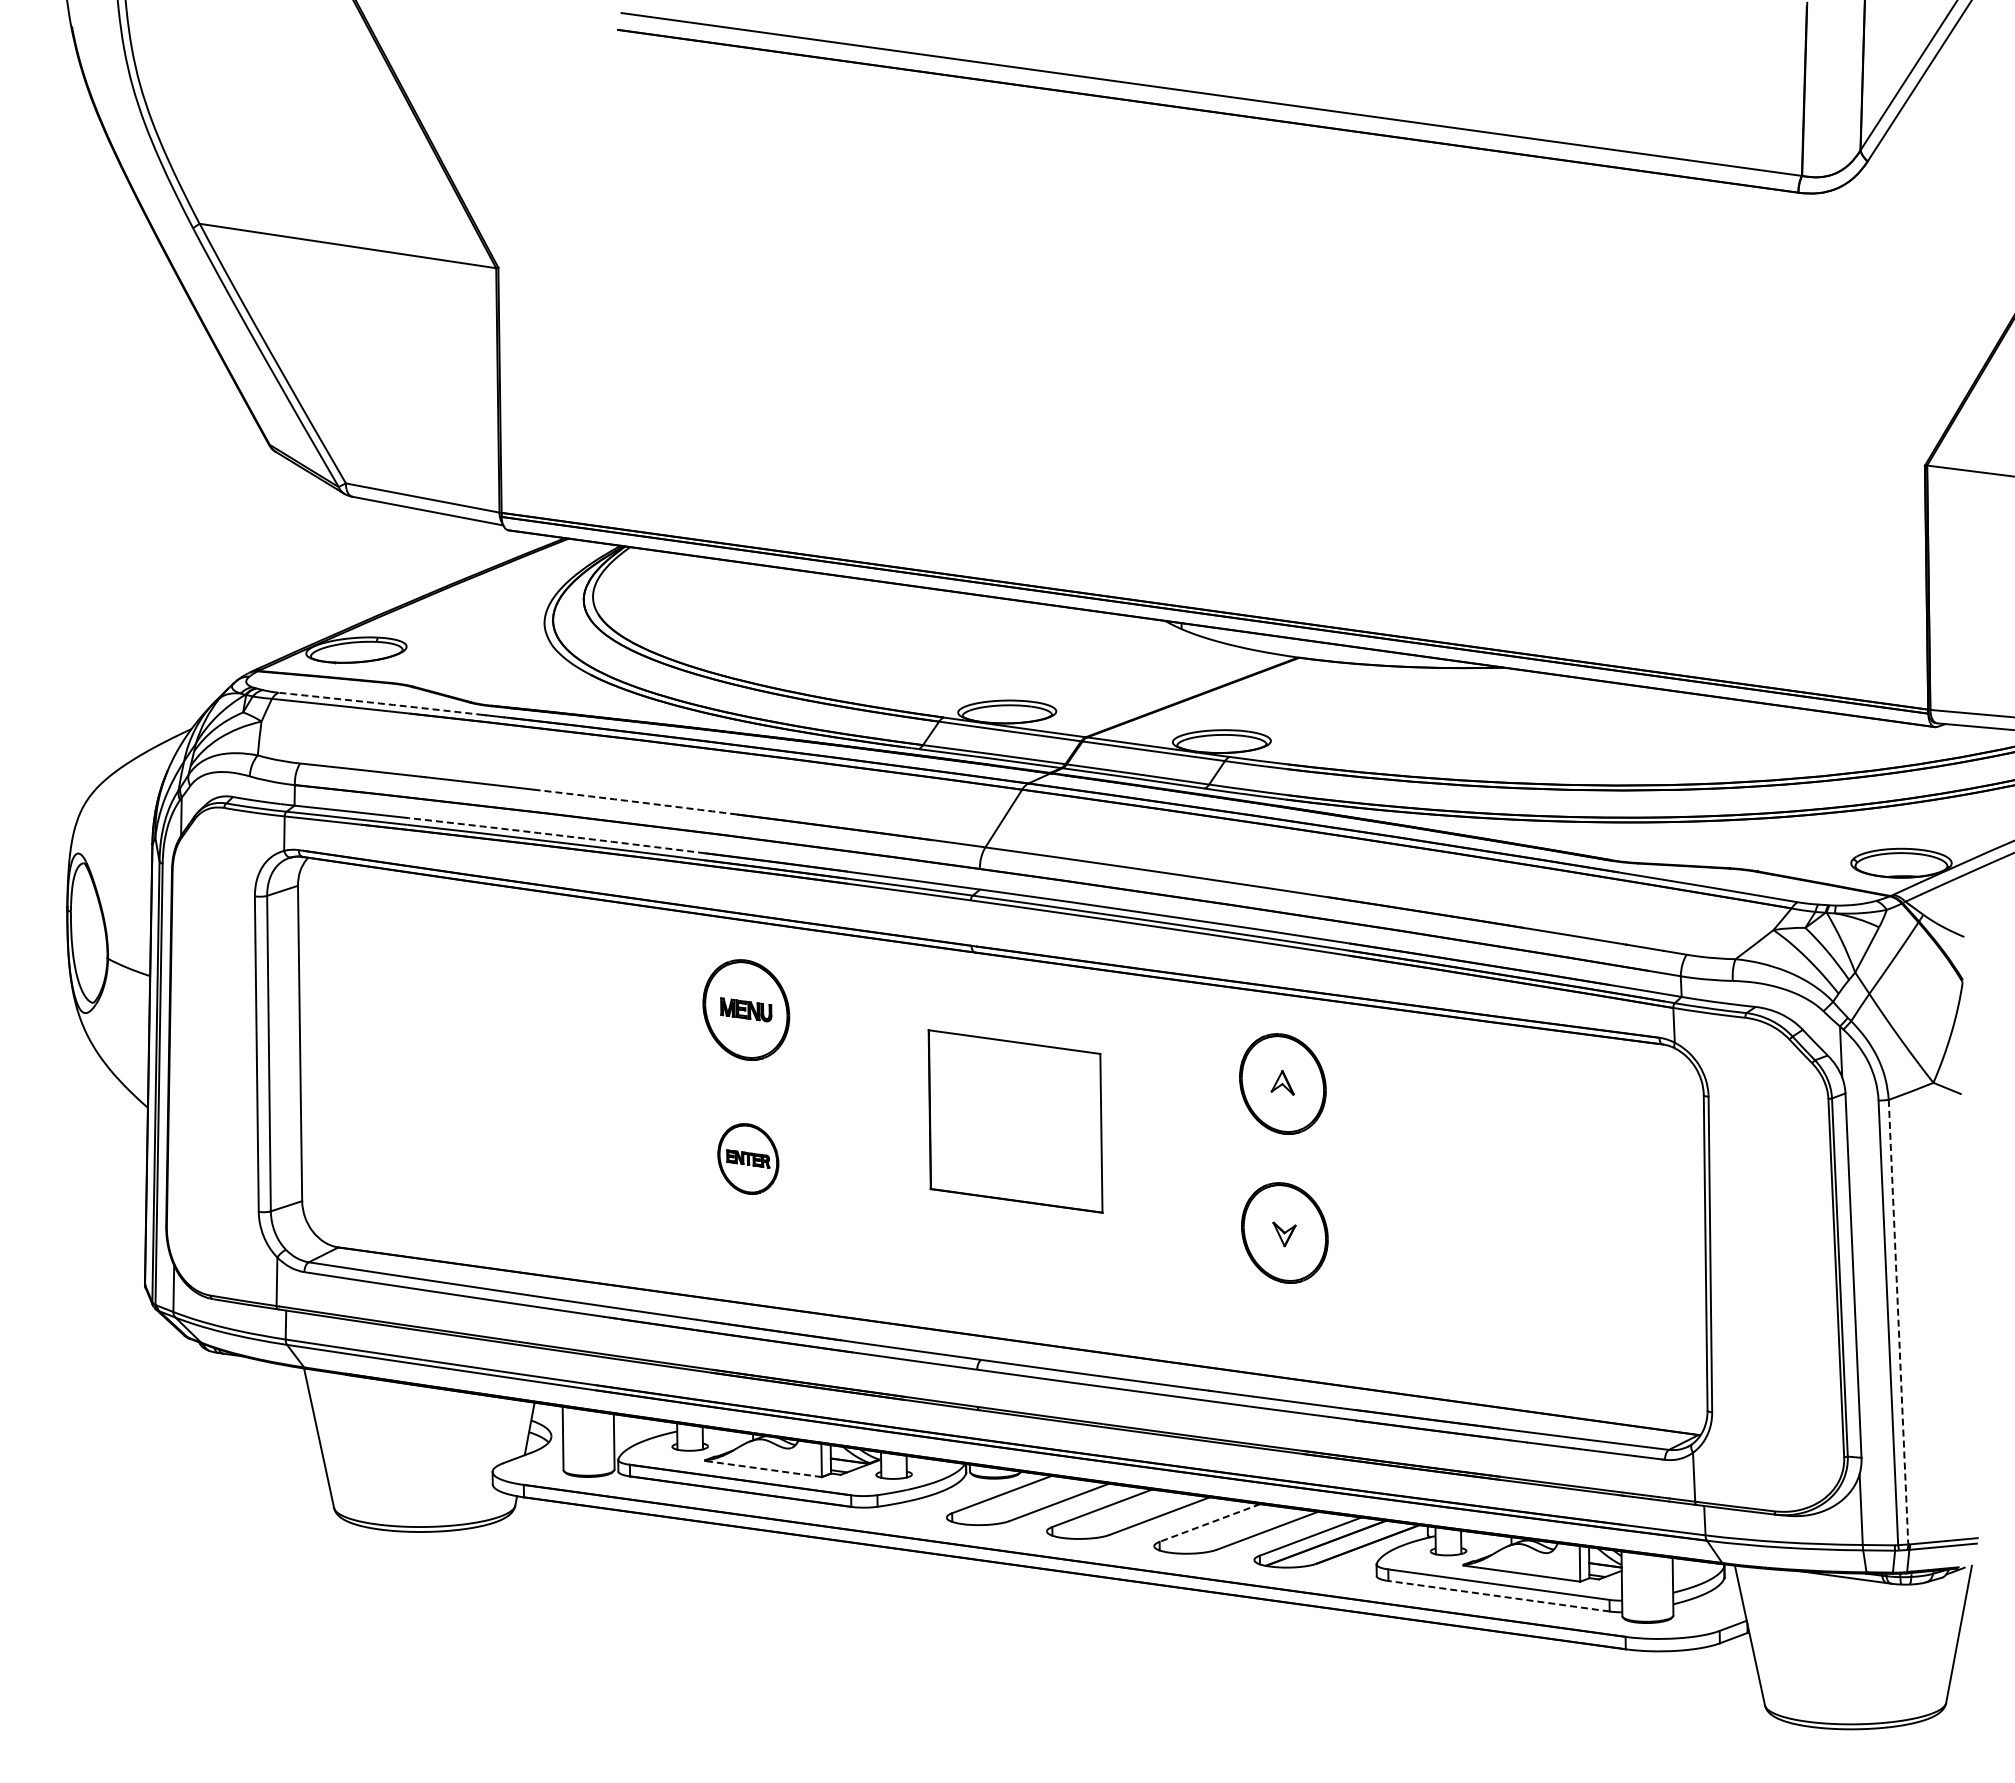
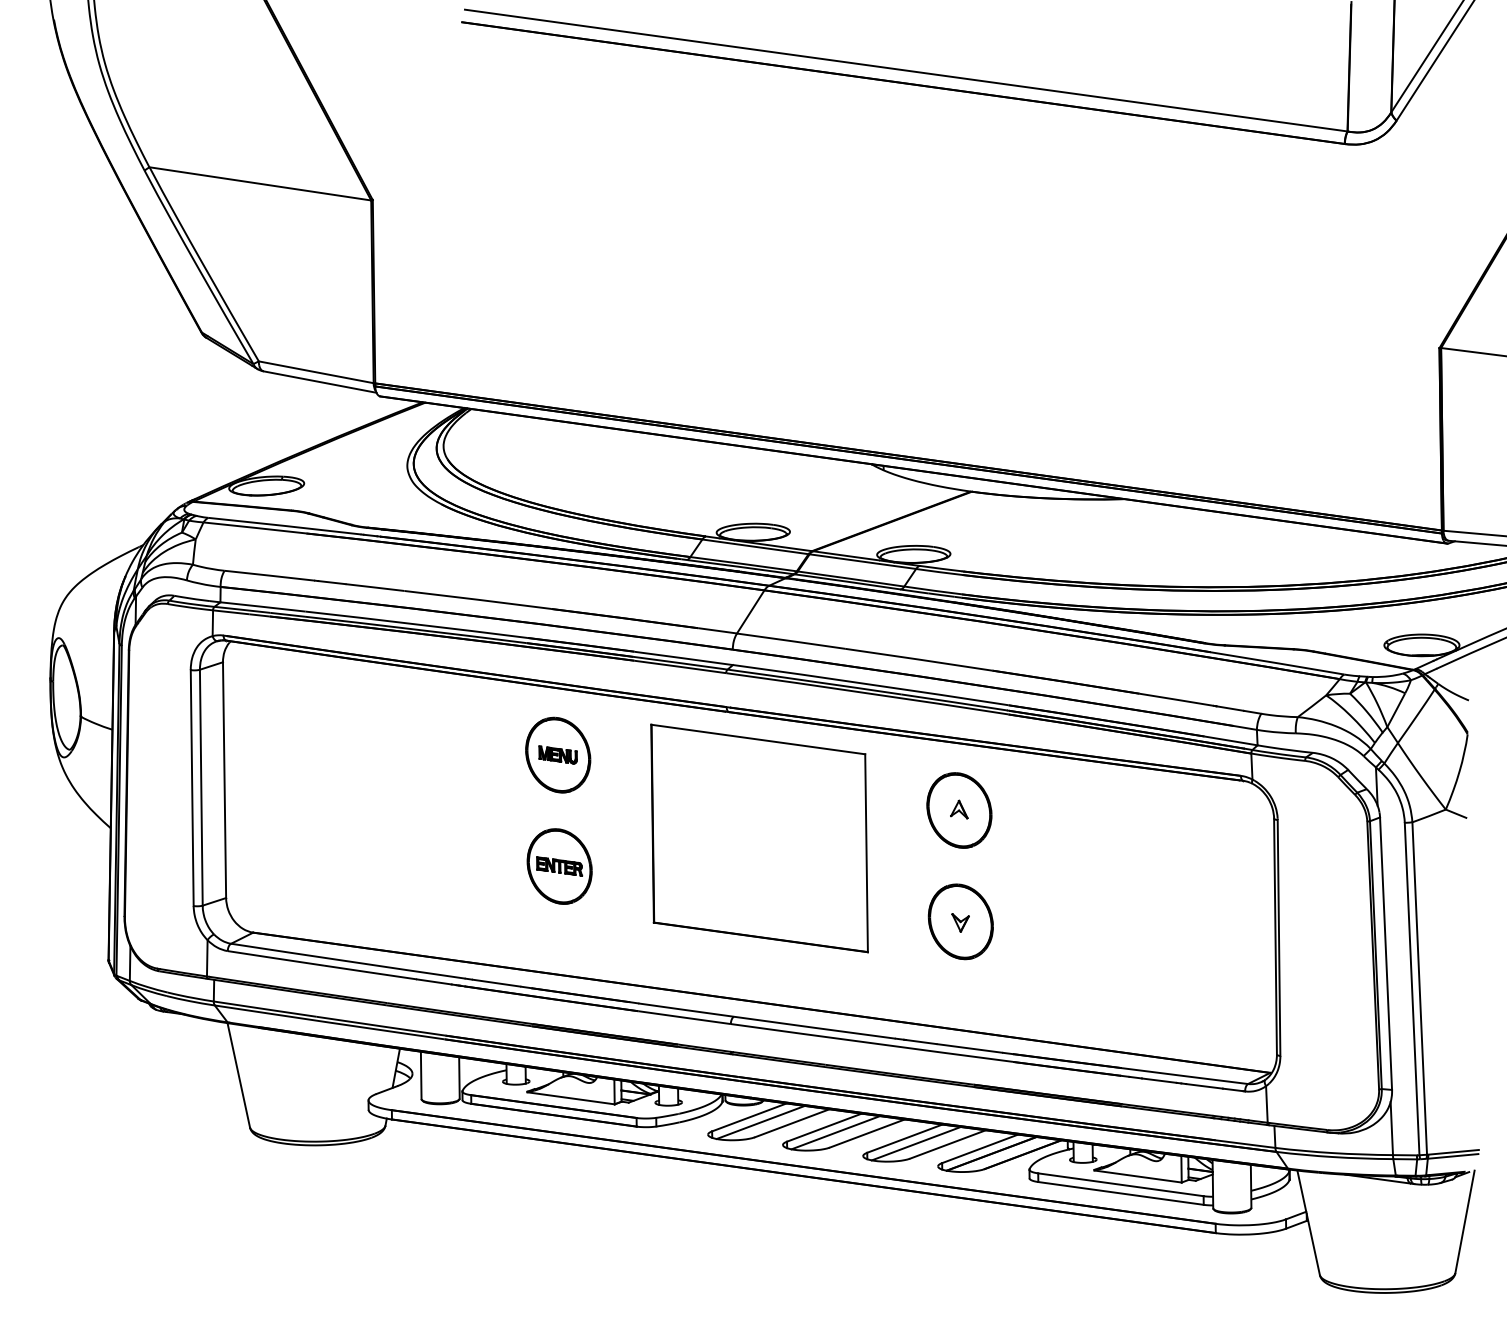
arc: (380, 703) -> (284, 525), dashed -> solid
arc: (638, 802) -> (477, 599), dashed -> solid
arc: (556, 835) -> (416, 624), dashed -> solid
part: (1015, 1121) -> (759, 838), size x1.67
part: (748, 1158) -> (559, 866), size x1.43
line: (1898, 1322) -> (1419, 988), dashed -> solid
line: (763, 1469) -> (571, 1098), dashed -> solid
line: (1017, 1501) -> (760, 1122), added
line: (1117, 1514) -> (835, 1132), added
line: (1210, 1522) -> (905, 1138), dashed -> solid
line: (1225, 1529) -> (916, 1143), added
line: (1499, 1596) -> (1121, 1193), dashed -> solid

